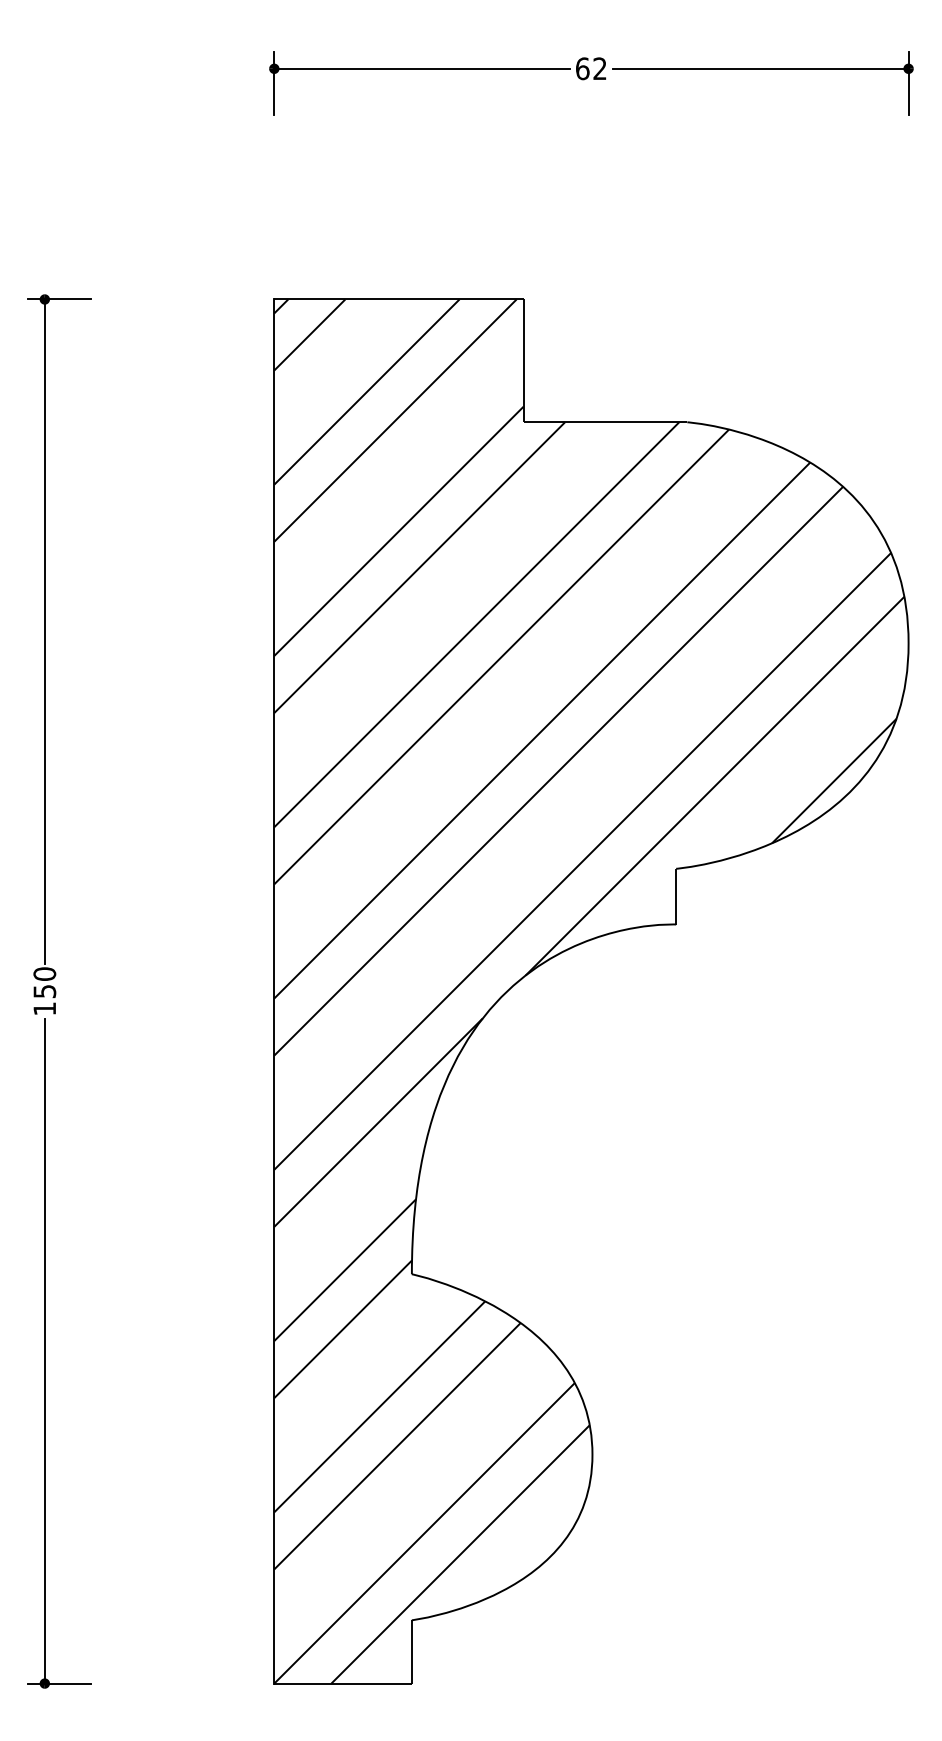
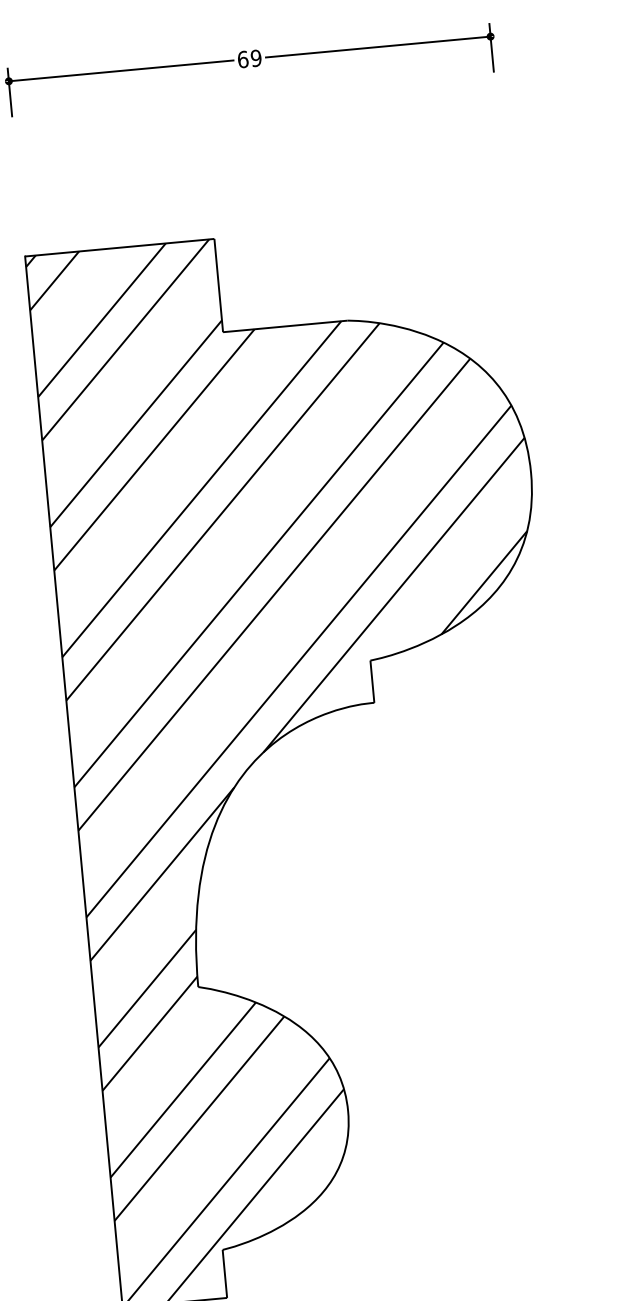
text: (599, 68) -> (255, 58), 62 -> 69

